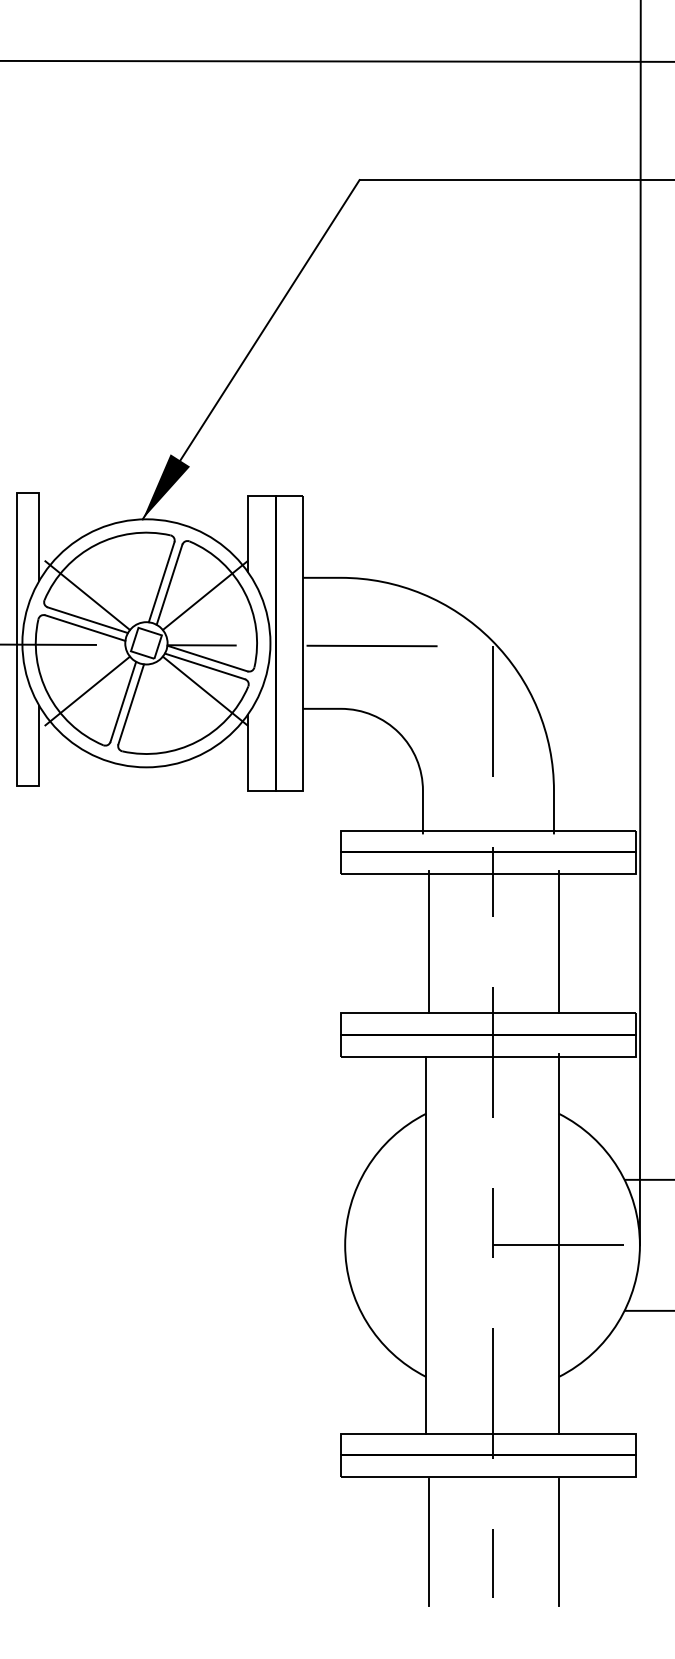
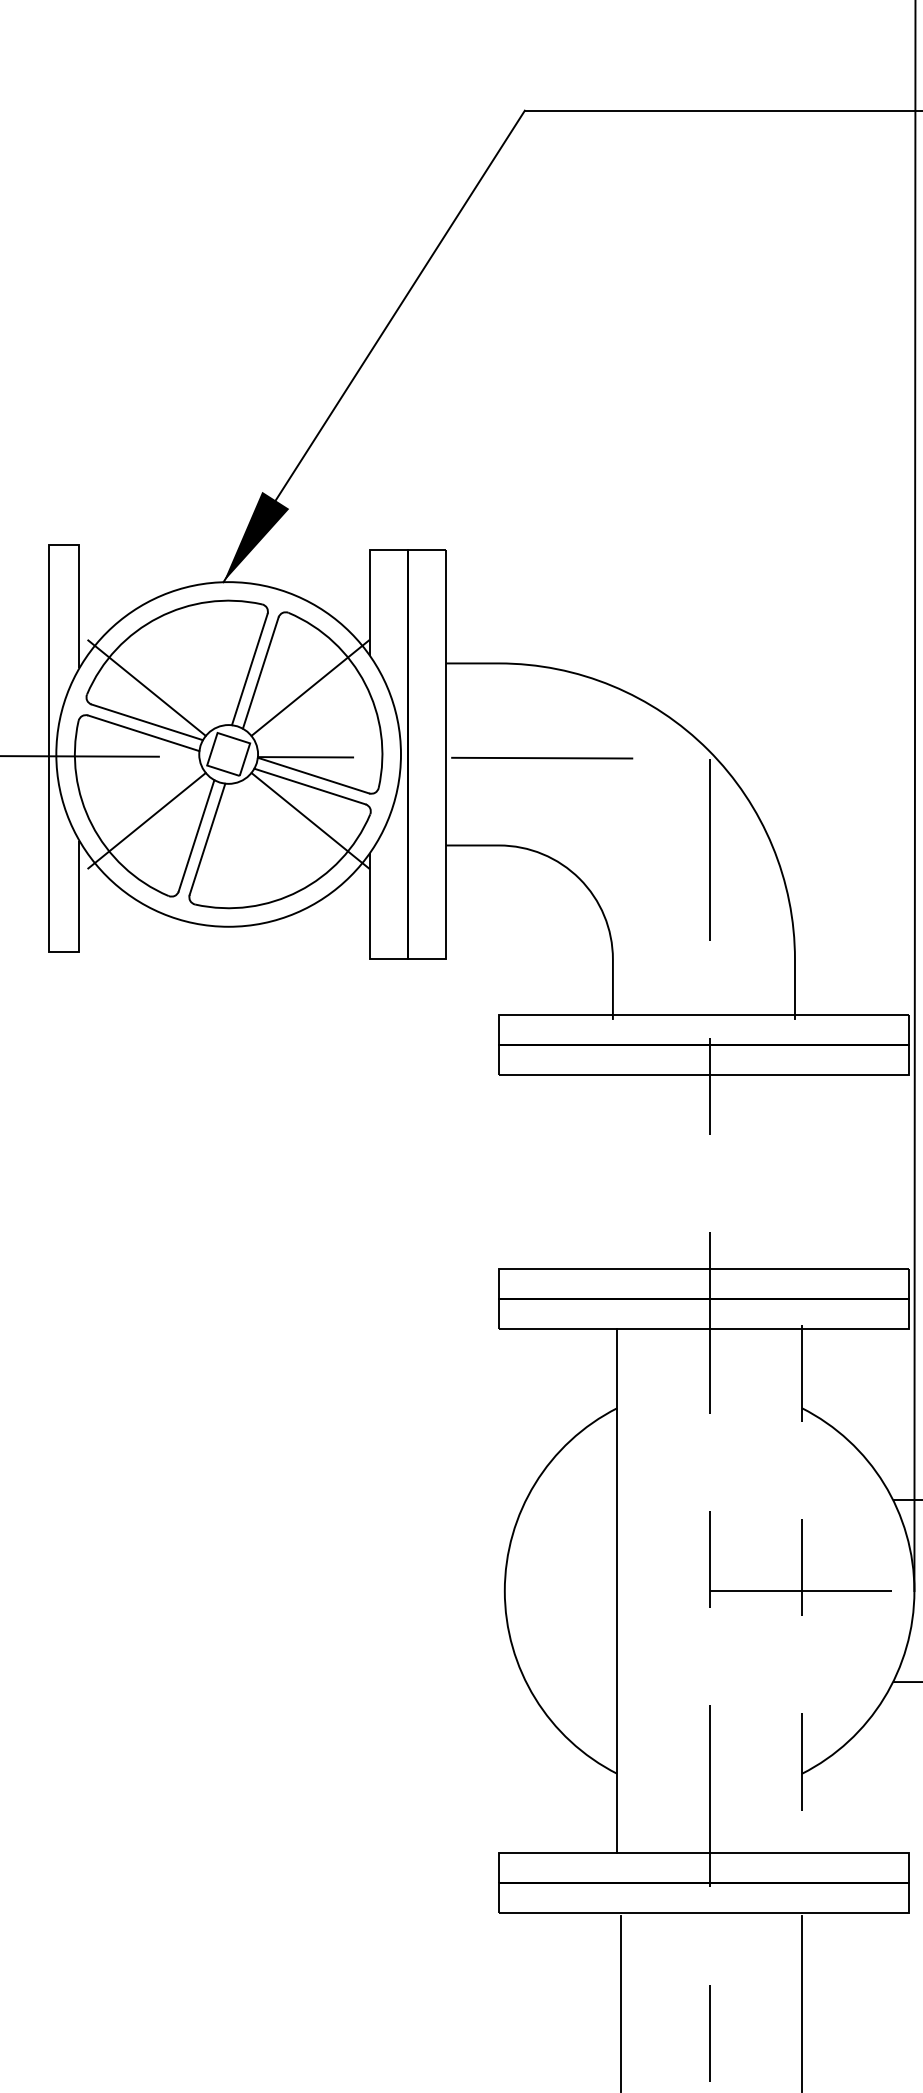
line: (428, 942) -> (620, 1170), removed
line: (559, 942) -> (802, 1170), removed
line: (559, 1243) -> (802, 1588), solid -> dashed

